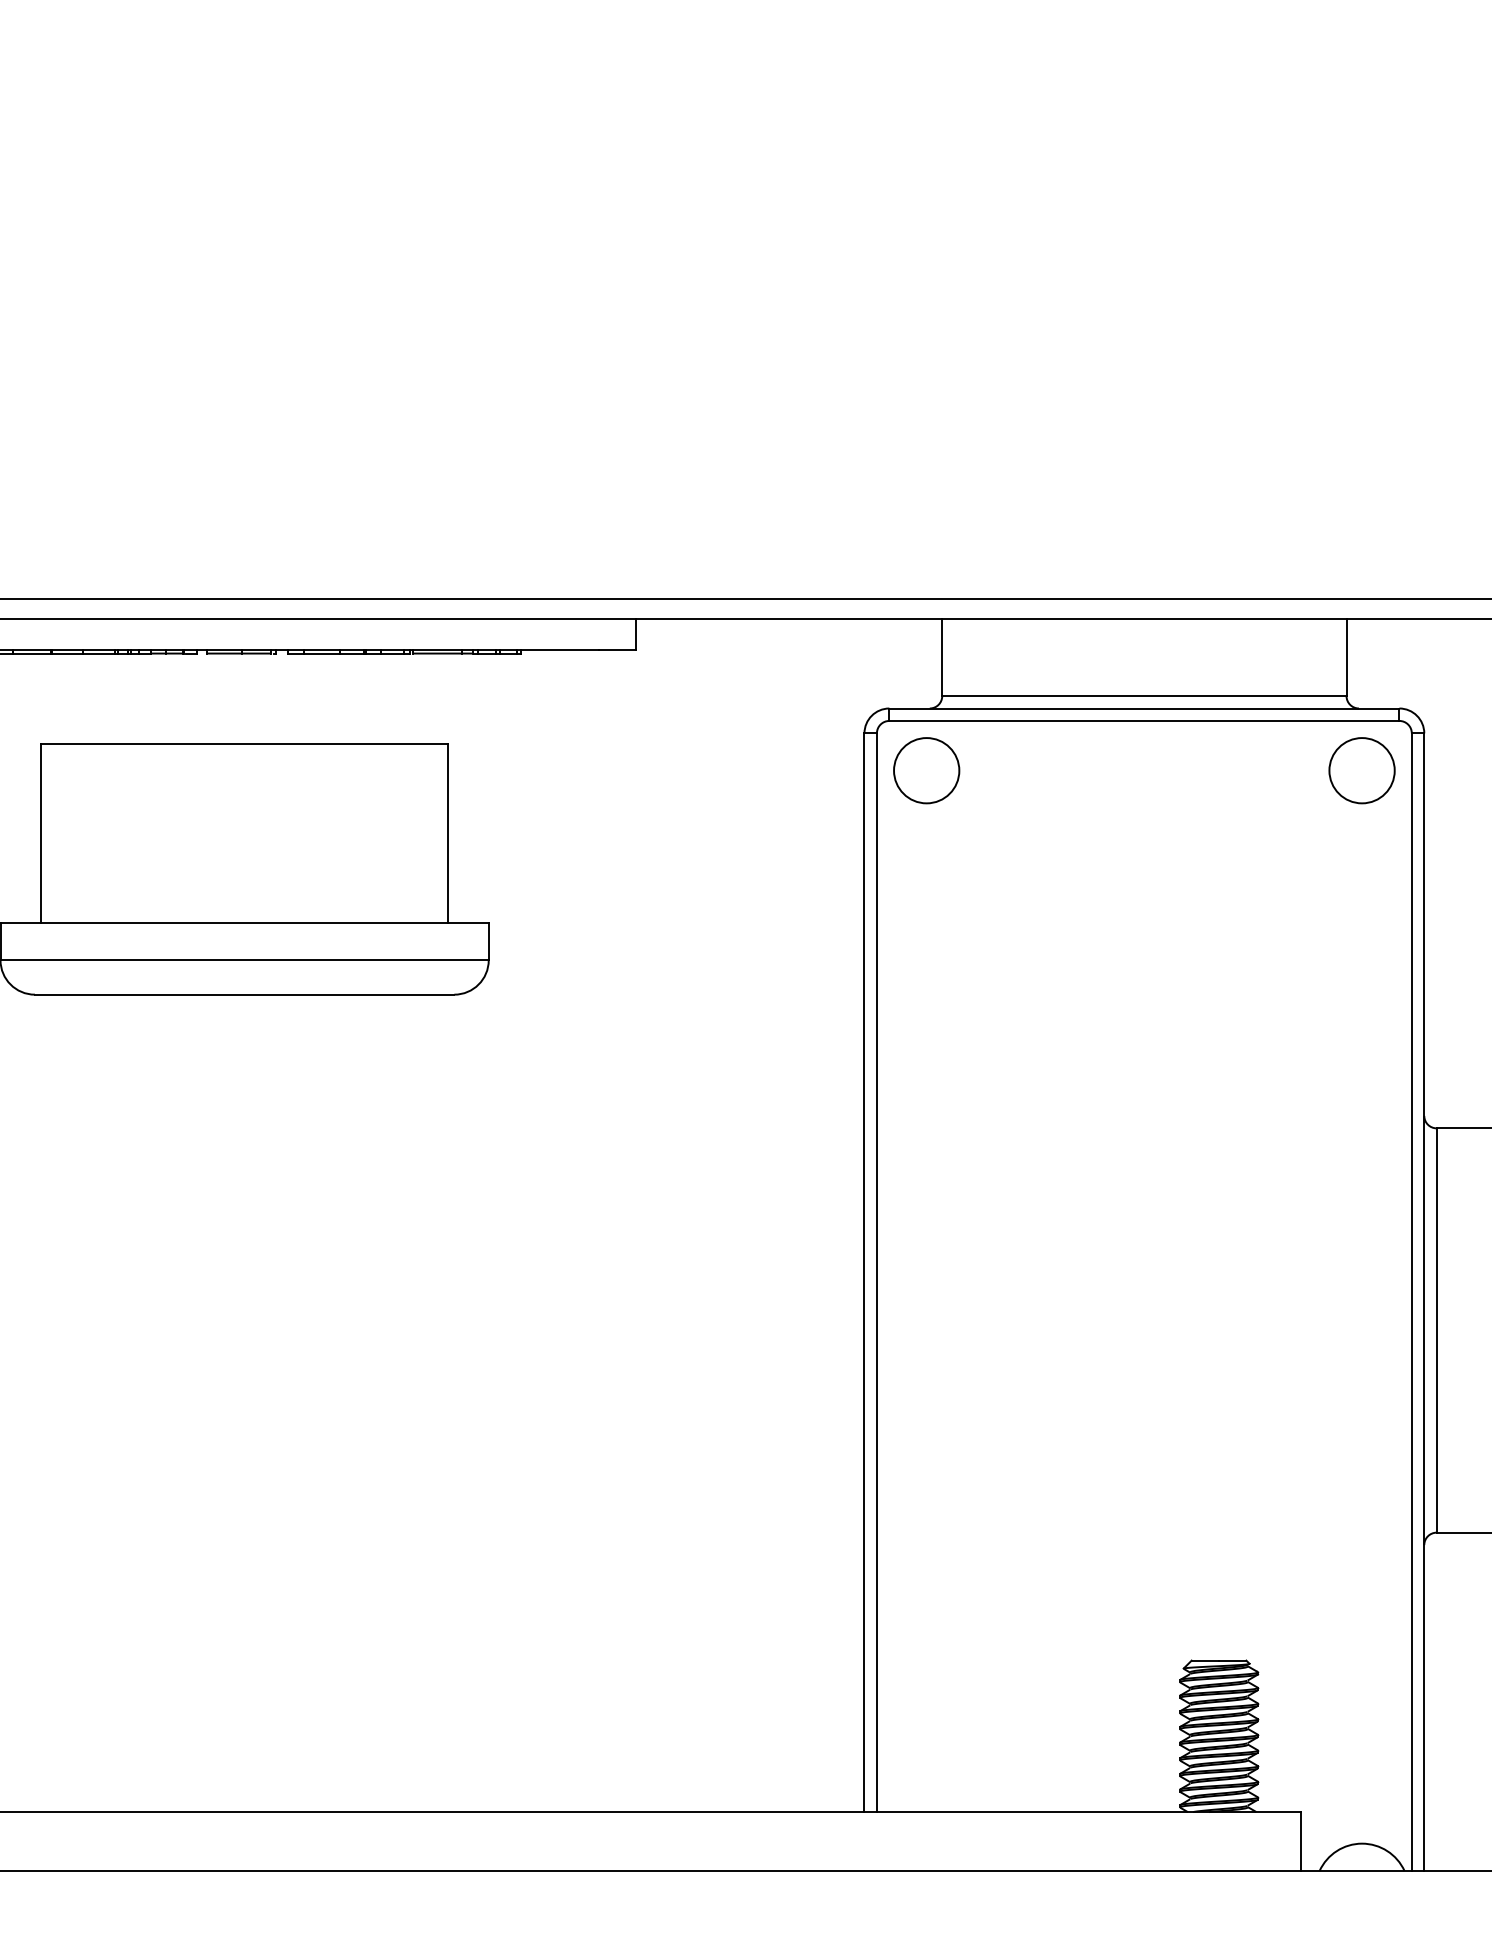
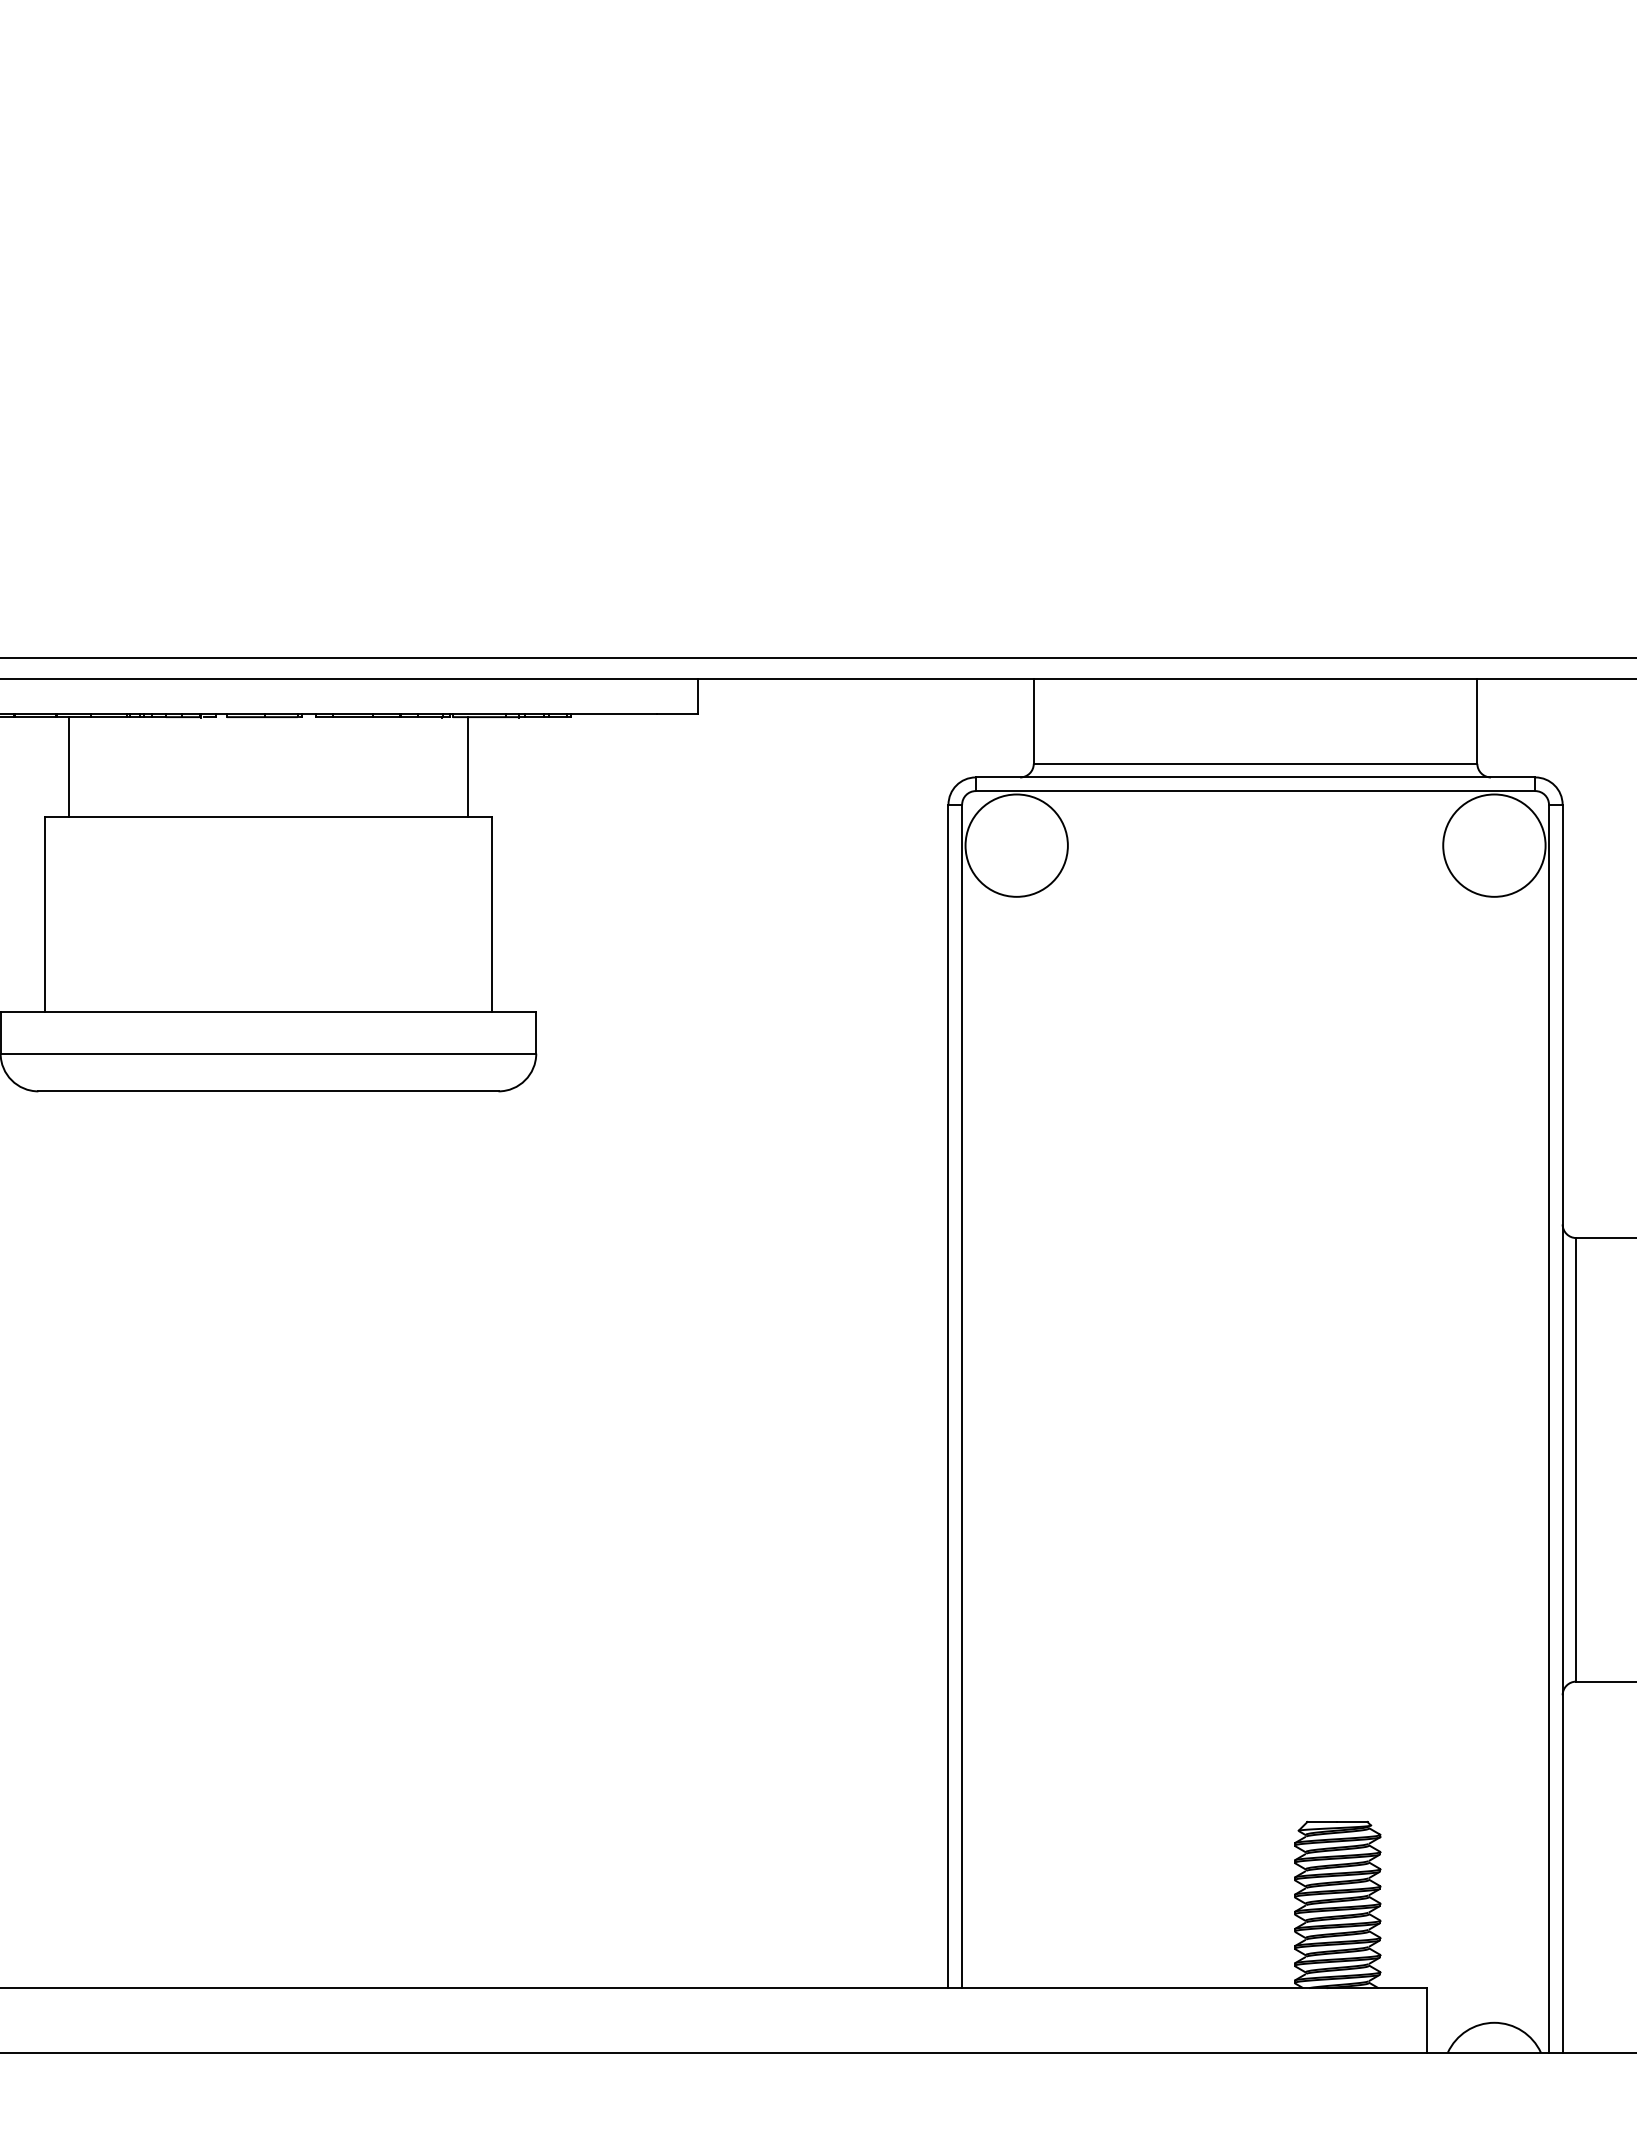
line: (63, 698) -> (69, 766), added
line: (426, 698) -> (467, 766), added
circle: (926, 770) -> (1016, 845), size x1.43
circle: (1361, 770) -> (1493, 845), size x1.43

